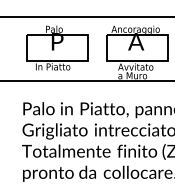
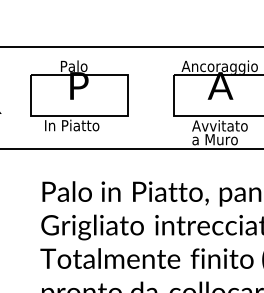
part: (57, 47) -> (79, 95), moved

